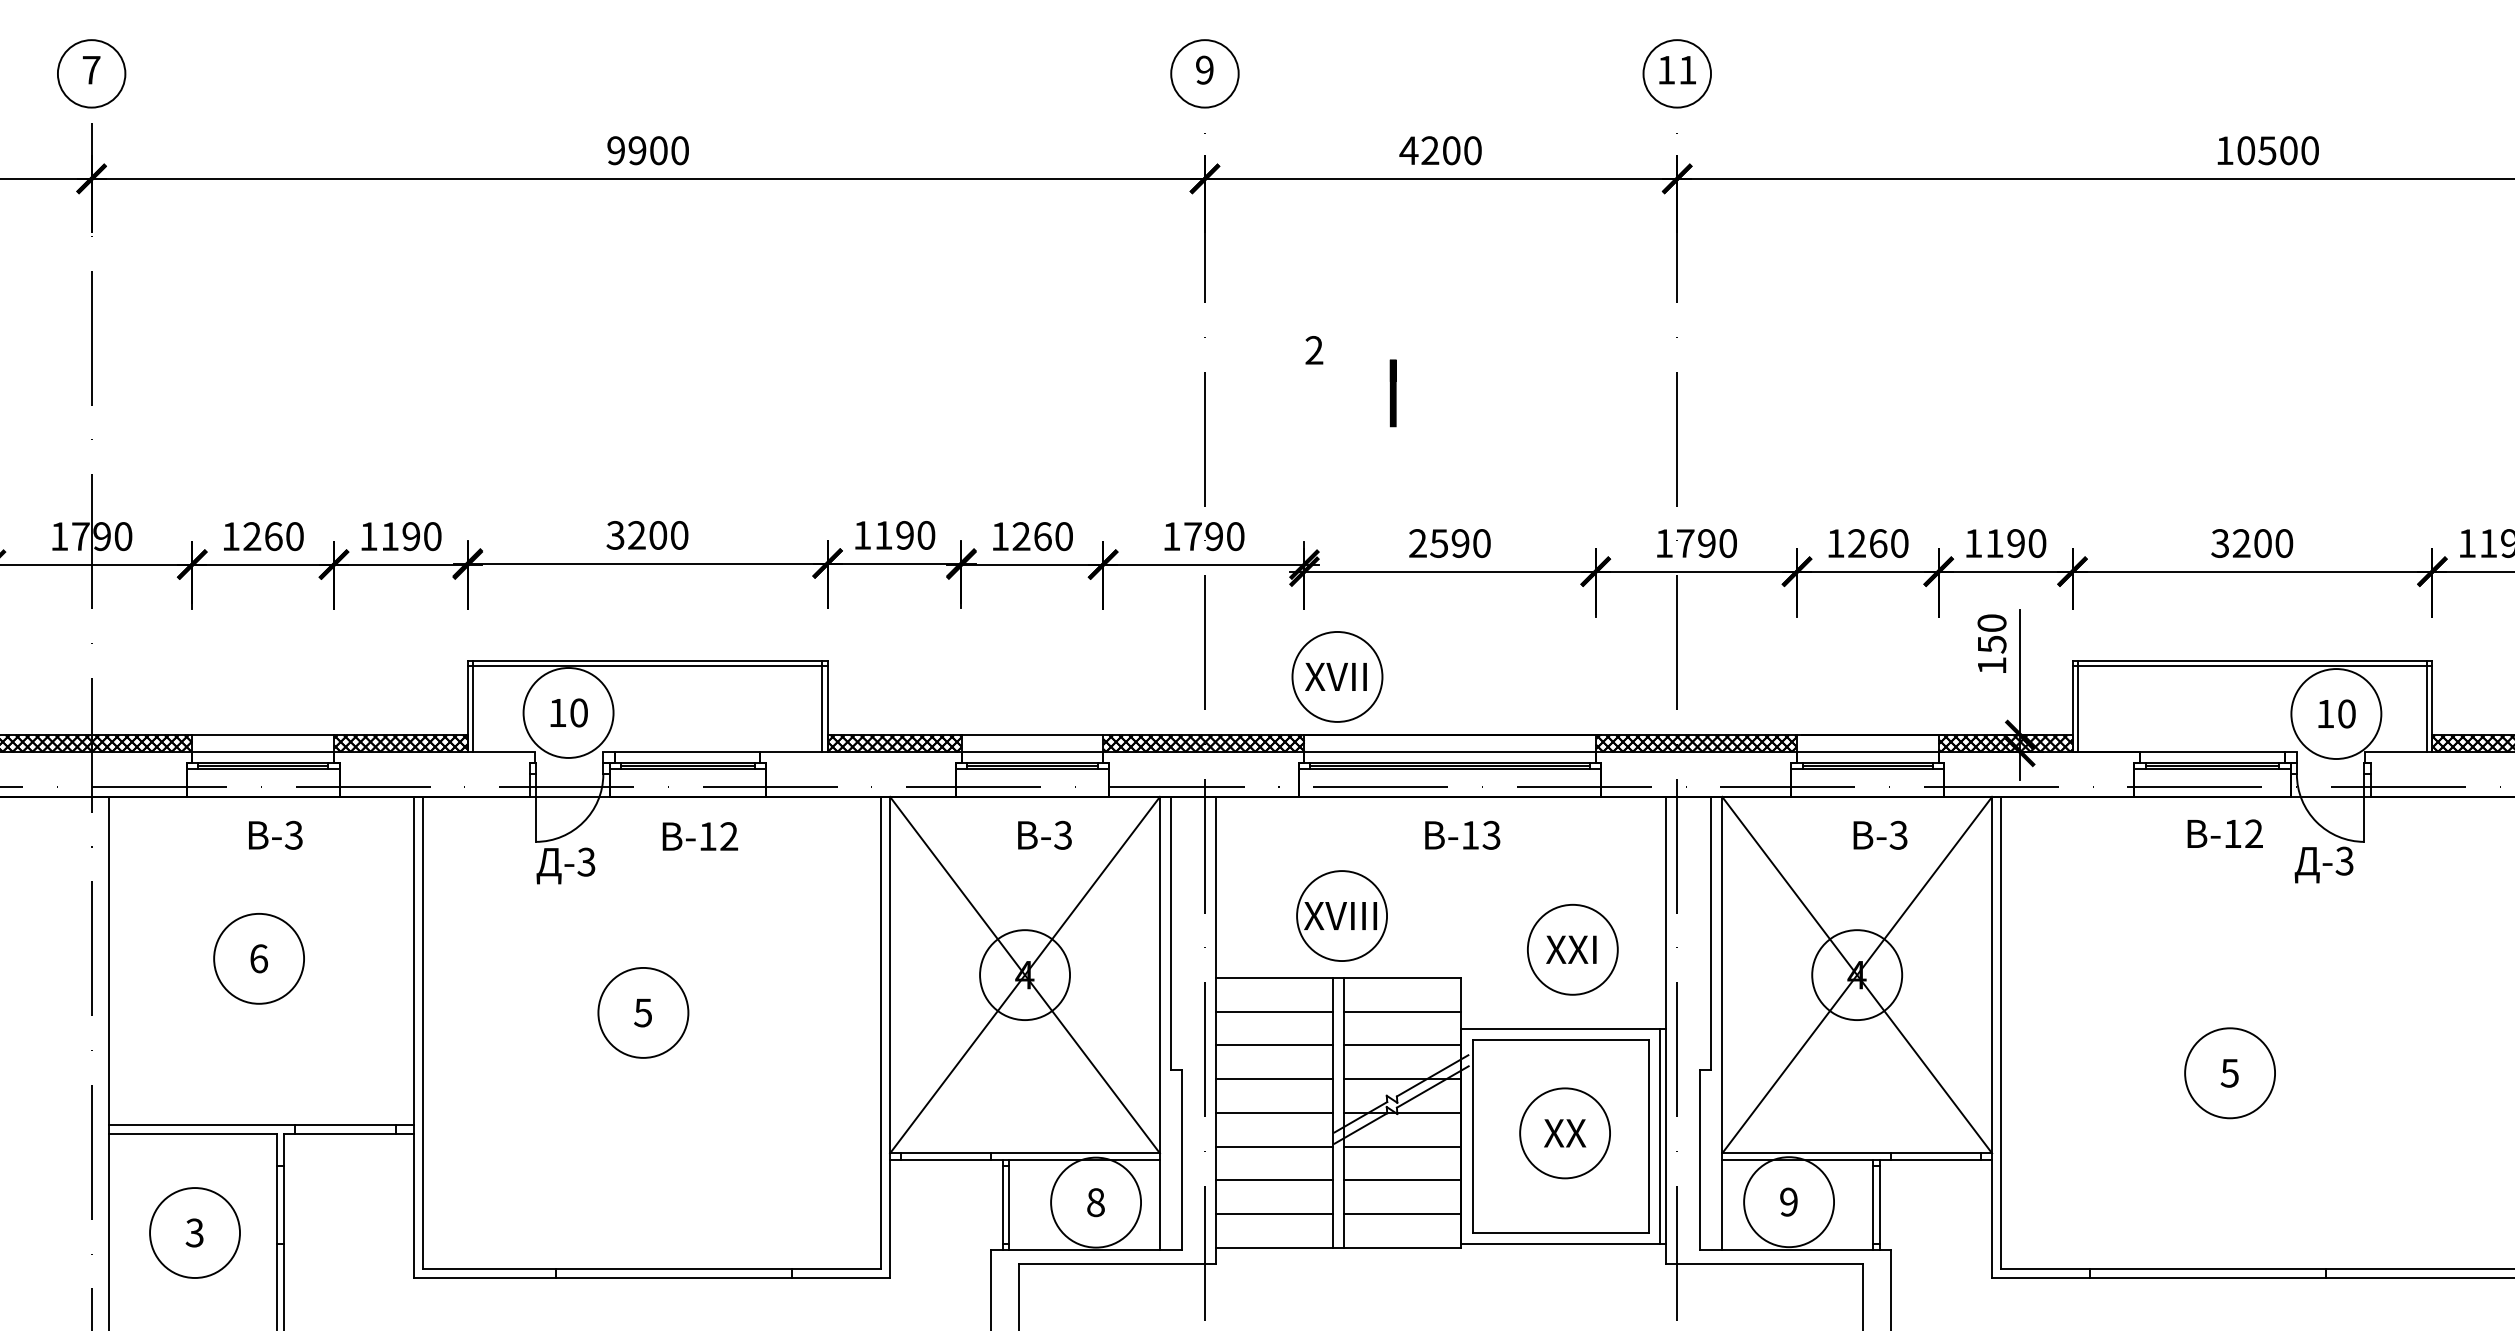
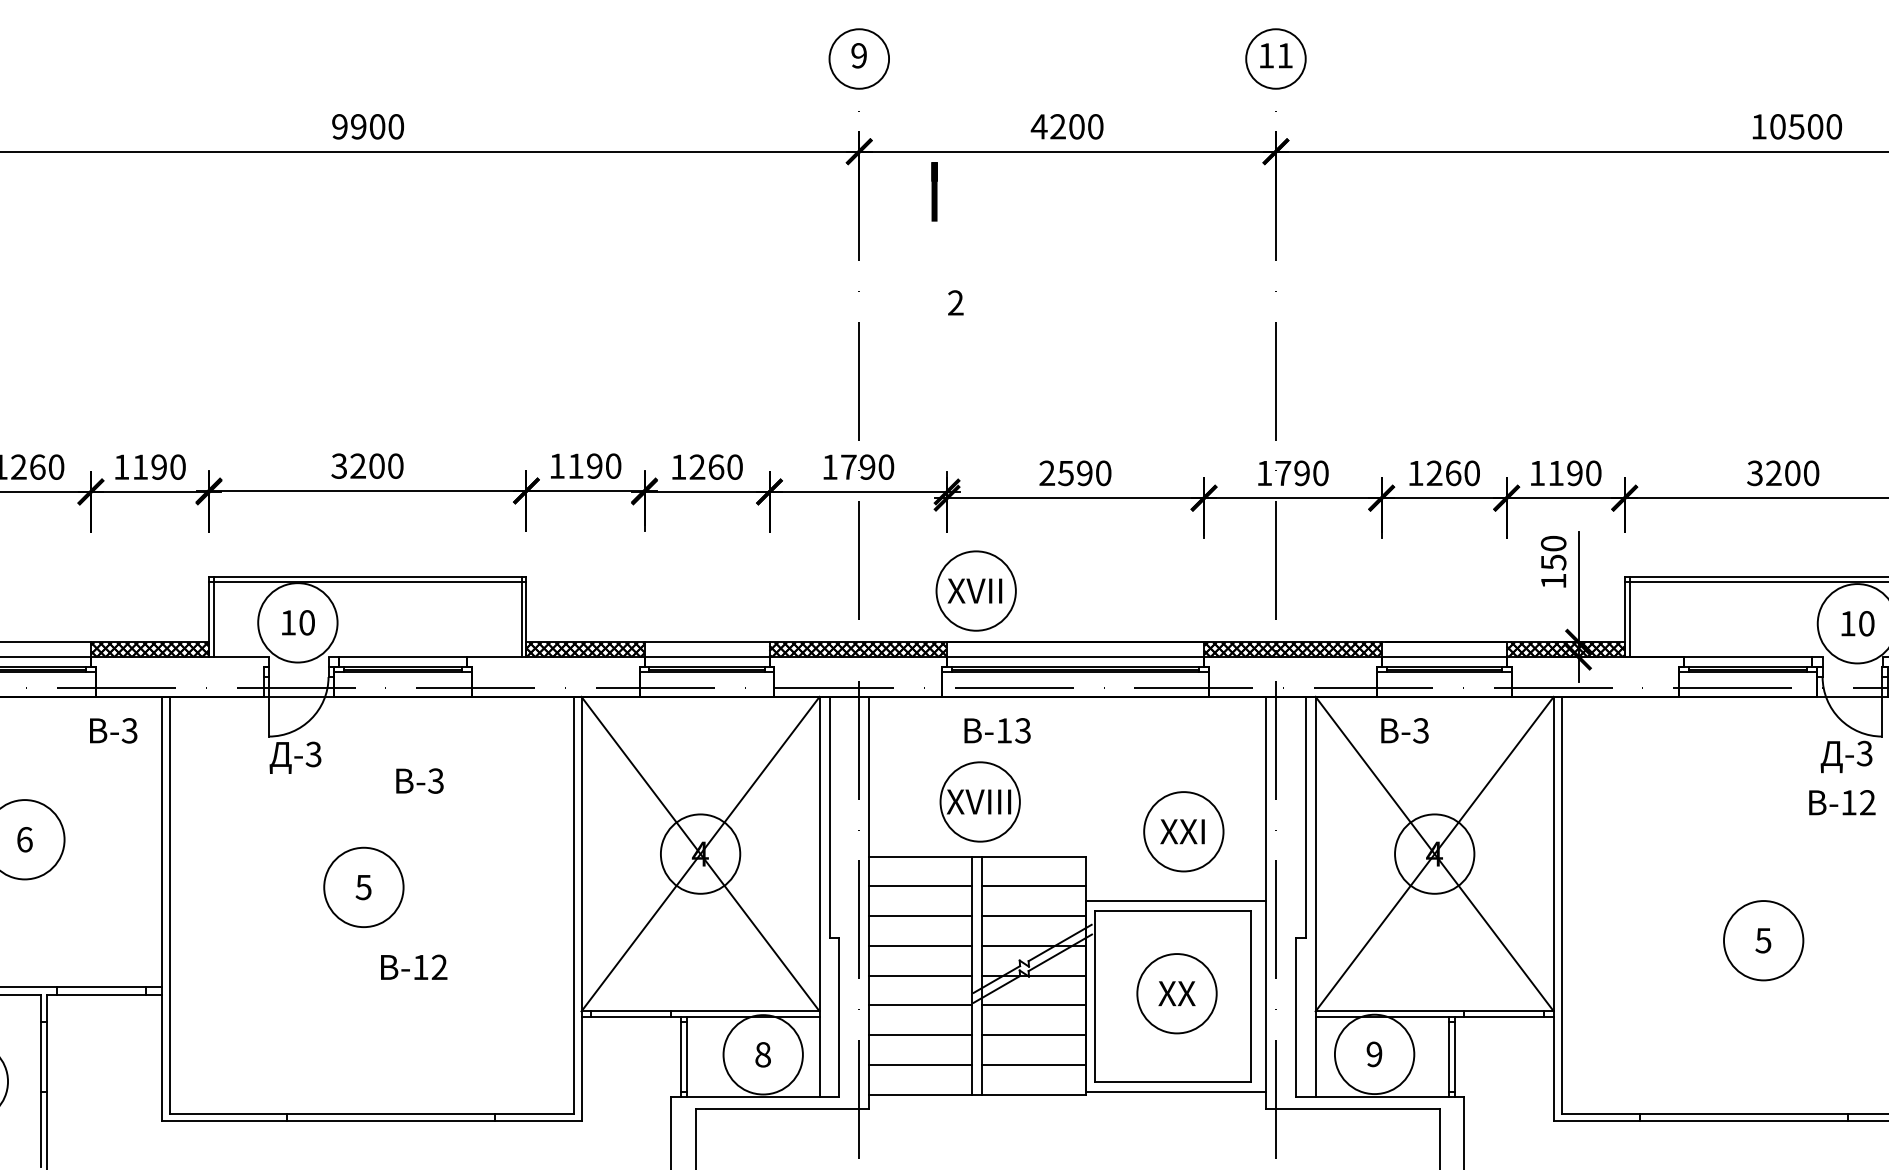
line: (1392, 393) -> (933, 191), moved
text: (2224, 833) -> (1841, 802), moved
text: (275, 834) -> (113, 730), moved
text: (1044, 834) -> (419, 780), moved
text: (1462, 834) -> (997, 730), moved
text: (1880, 834) -> (1404, 730), moved
text: (699, 836) -> (413, 967), moved
line: (1660, 1136) -> (1261, 996), removed

